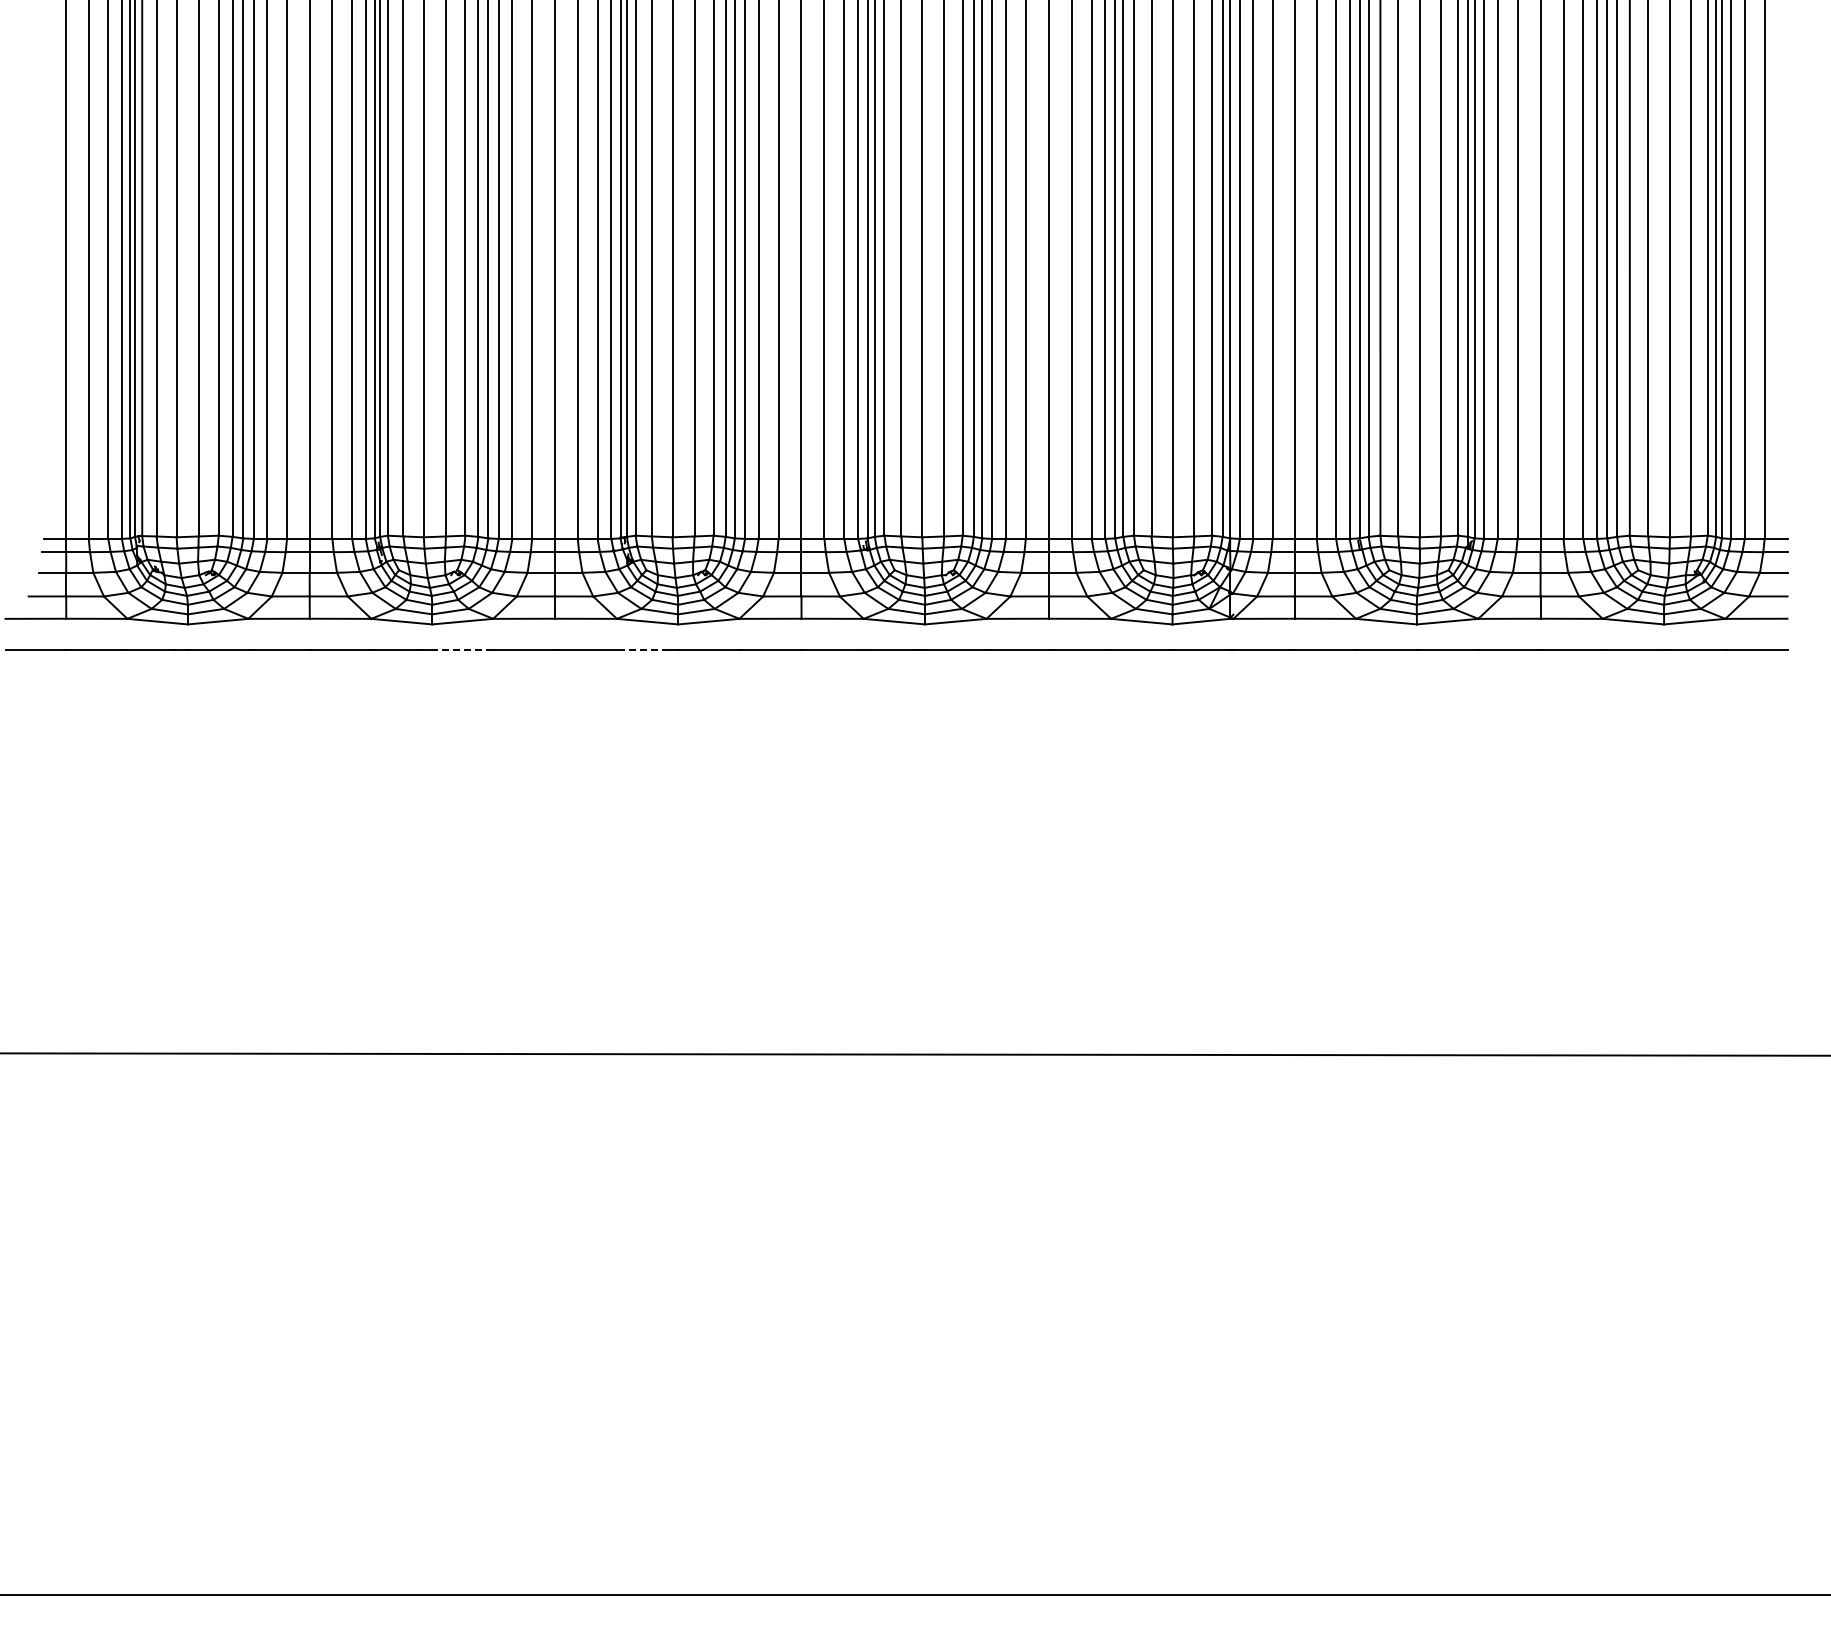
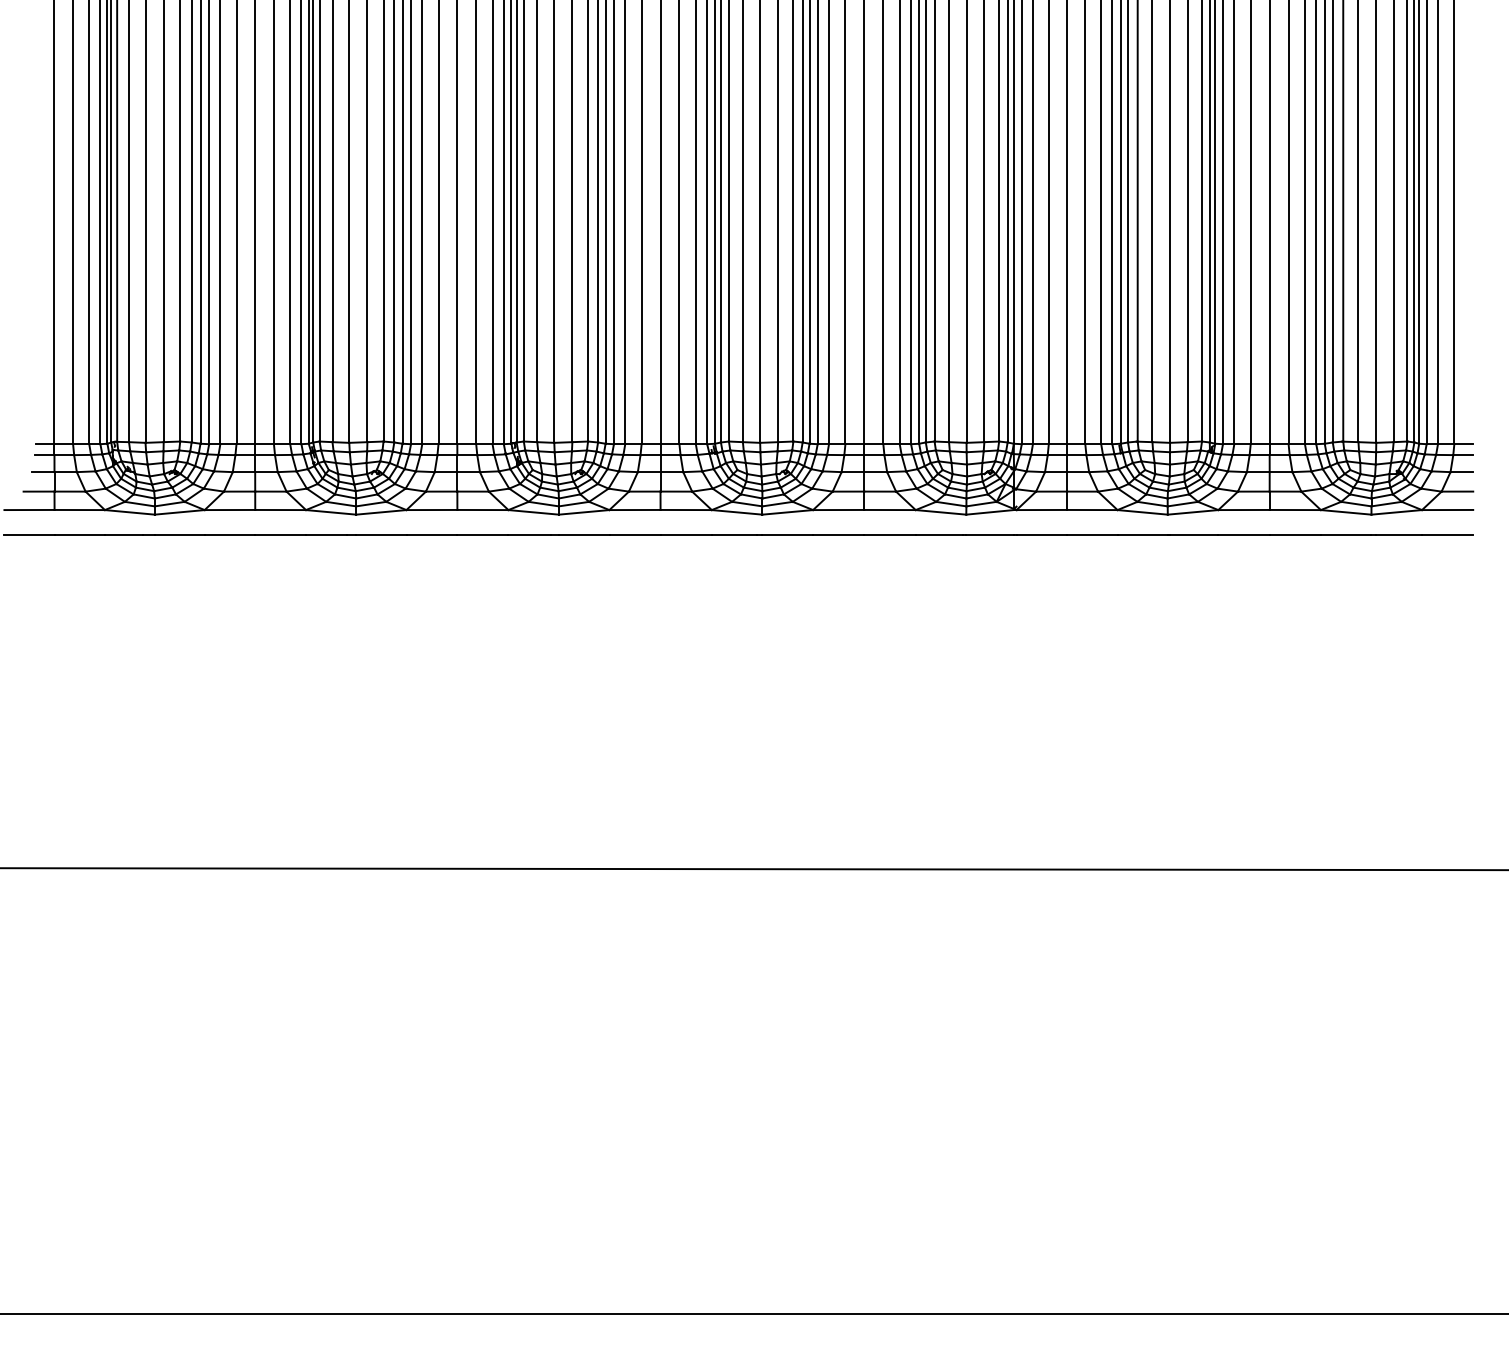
line: (462, 649) -> (381, 535), dashed -> solid
line: (642, 649) -> (529, 535), dashed -> solid

